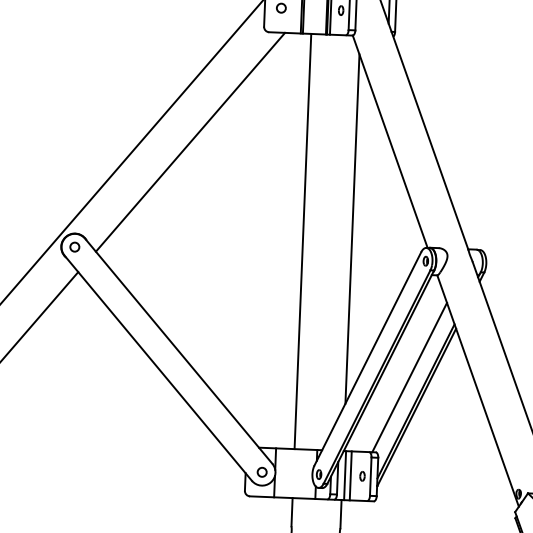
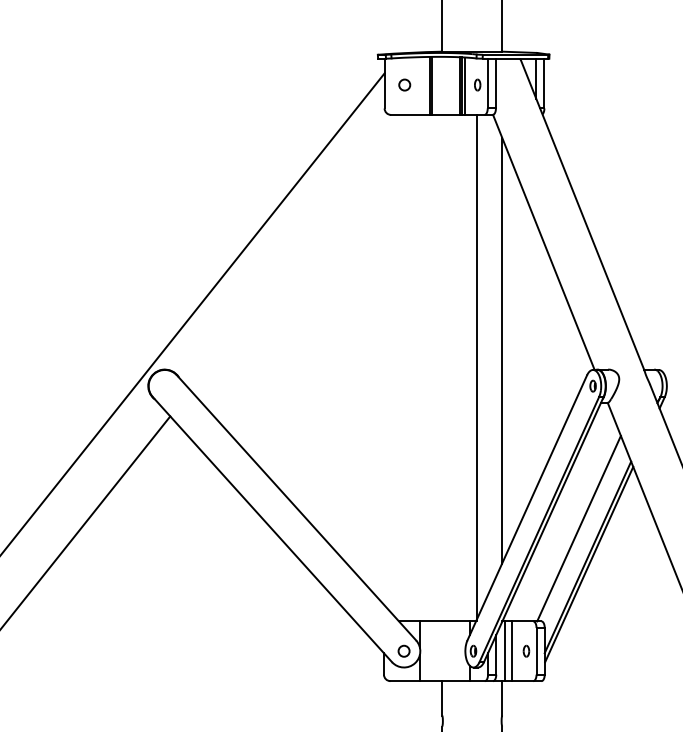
line: (190, 142) -> (300, 252), removed
line: (303, 240) -> (477, 367), moved
circle: (74, 246) -> (164, 385), removed

